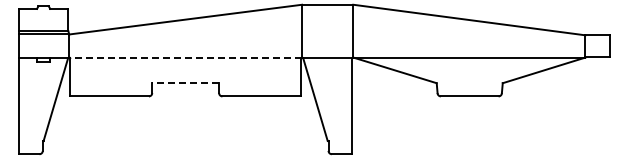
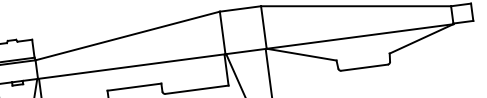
line: (185, 57) -> (131, 66), dashed -> solid
line: (185, 83) -> (134, 87), dashed -> solid

